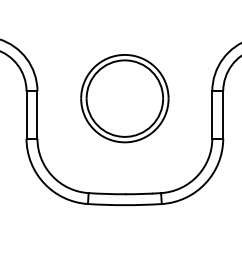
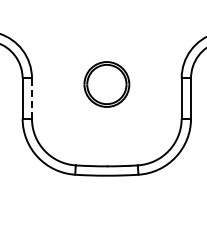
part: (124, 98) -> (106, 84), size x0.6
line: (36, 114) -> (31, 98), solid -> dashed

